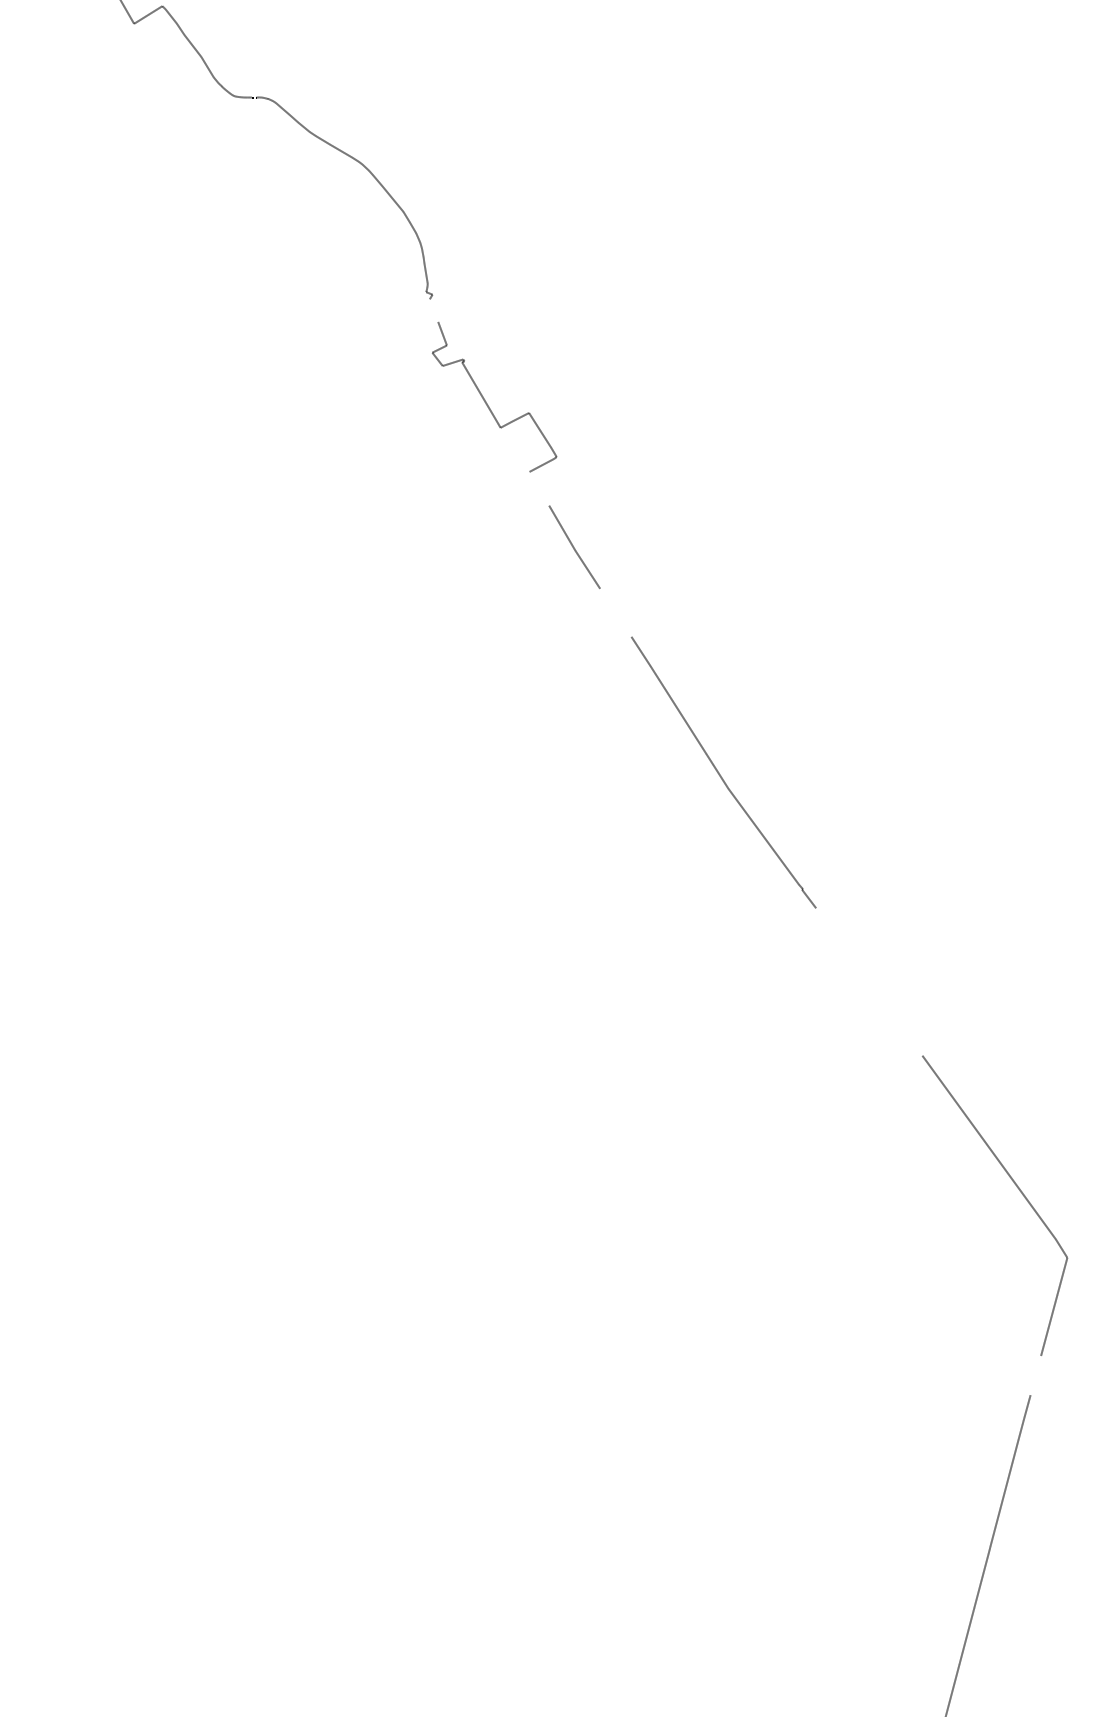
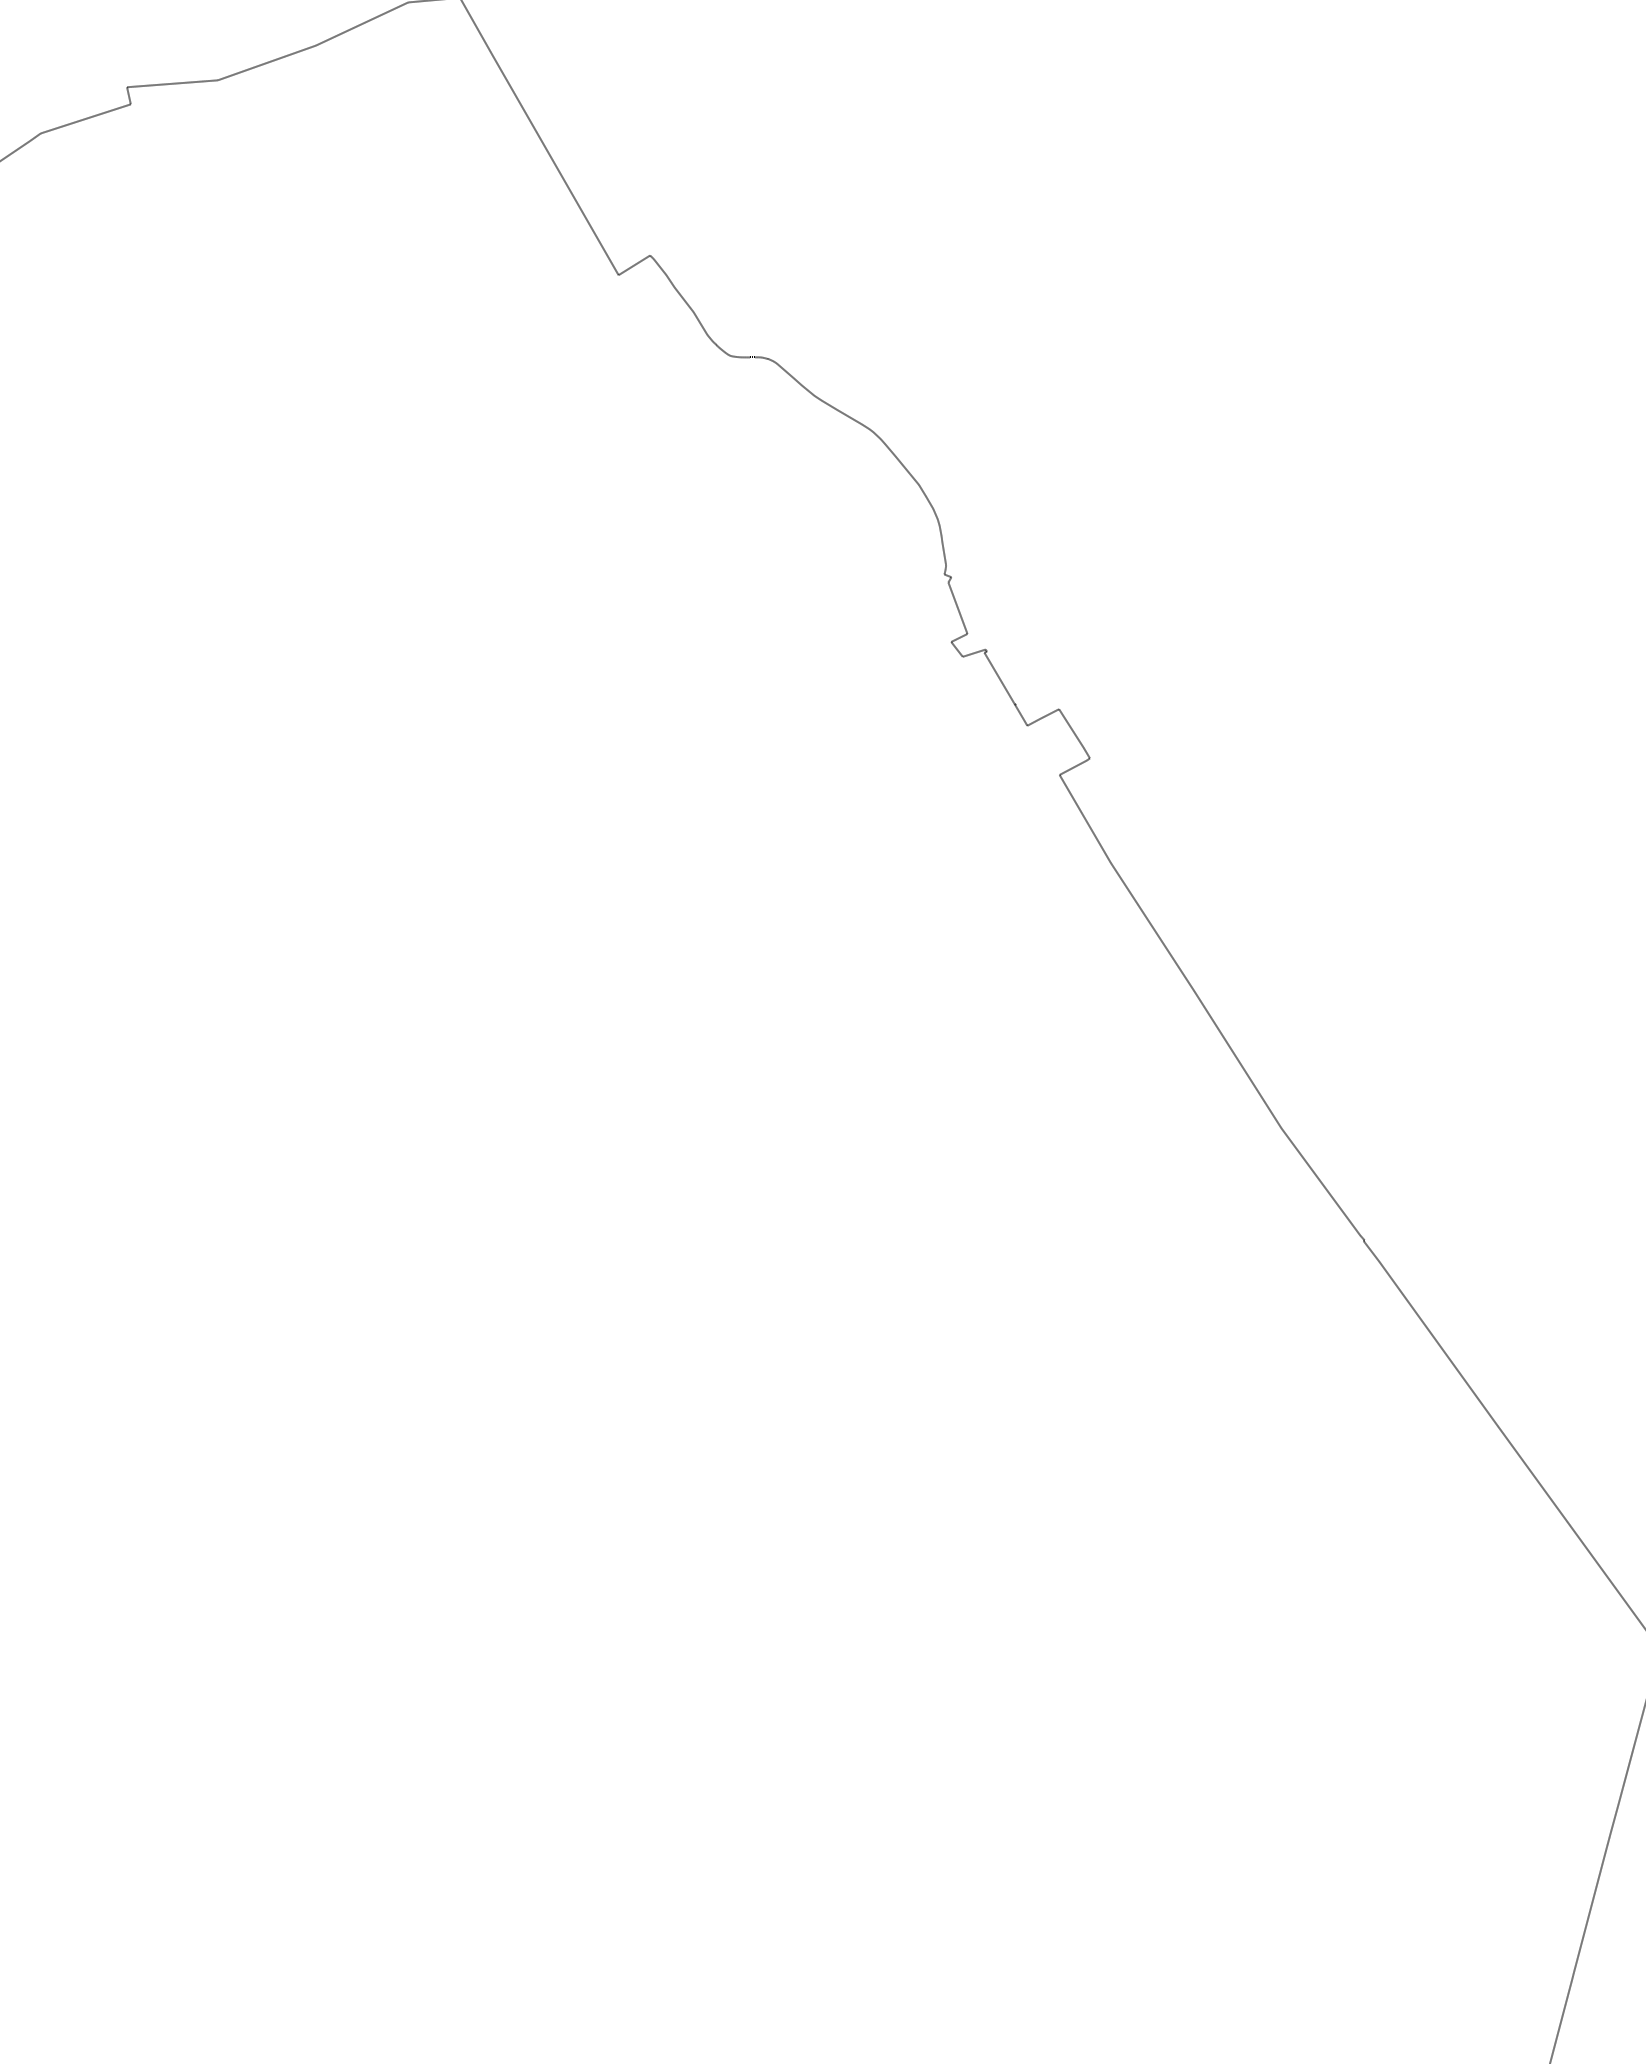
line: (433, 310) -> (952, 594), added
line: (539, 488) -> (1070, 793), added
line: (615, 612) -> (1155, 931), added
line: (869, 981) -> (1438, 1343), added
line: (1036, 1375) -> (1624, 1782), added

